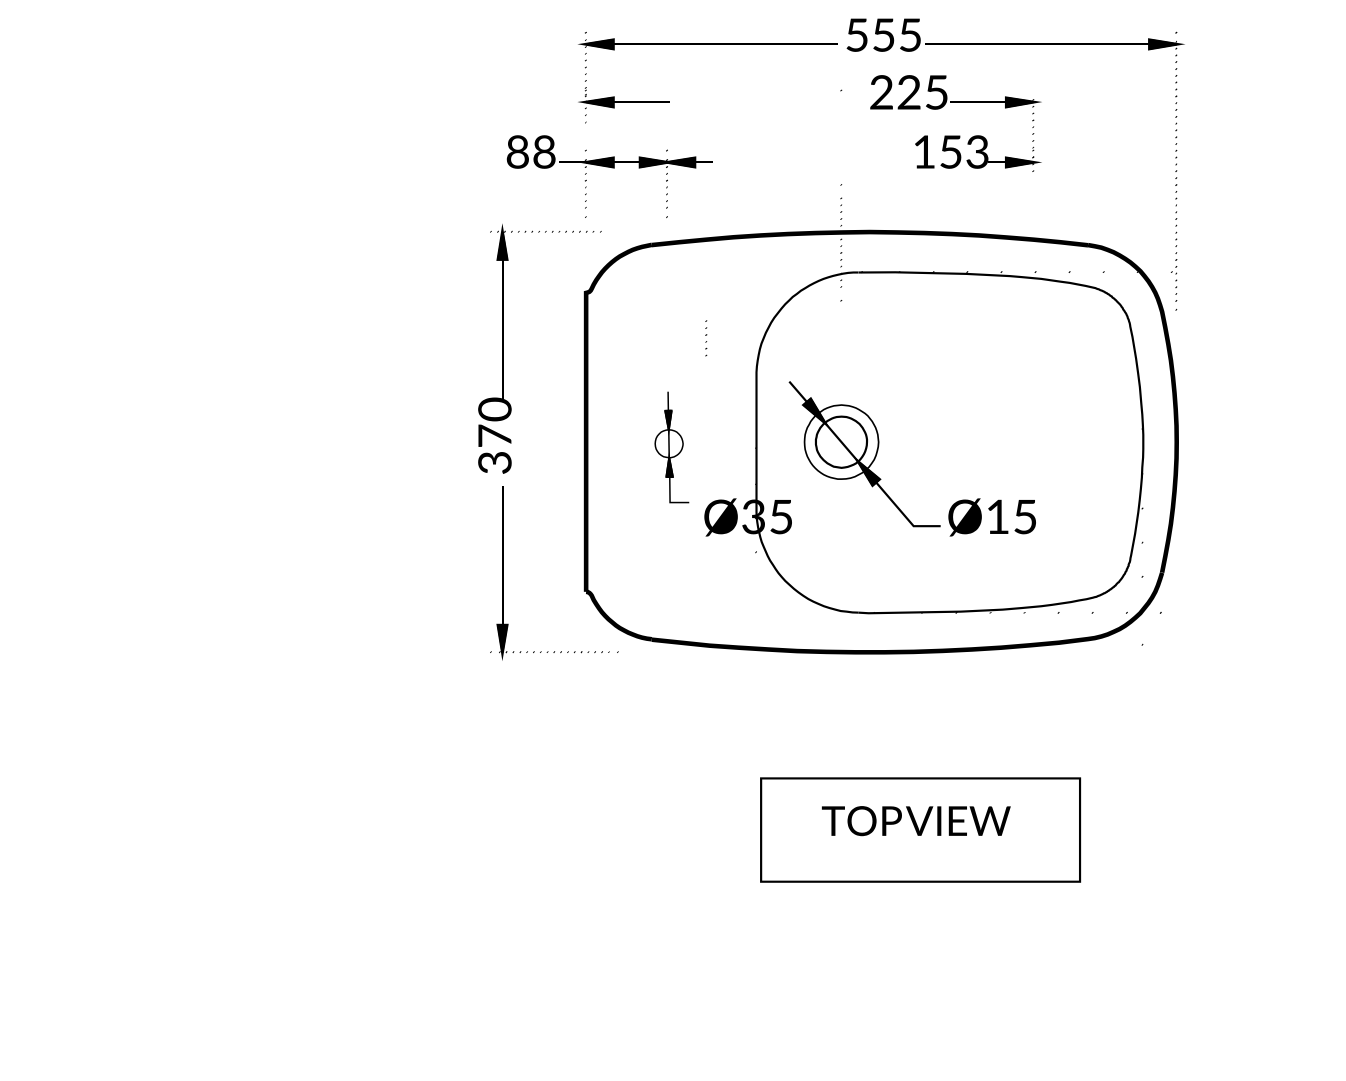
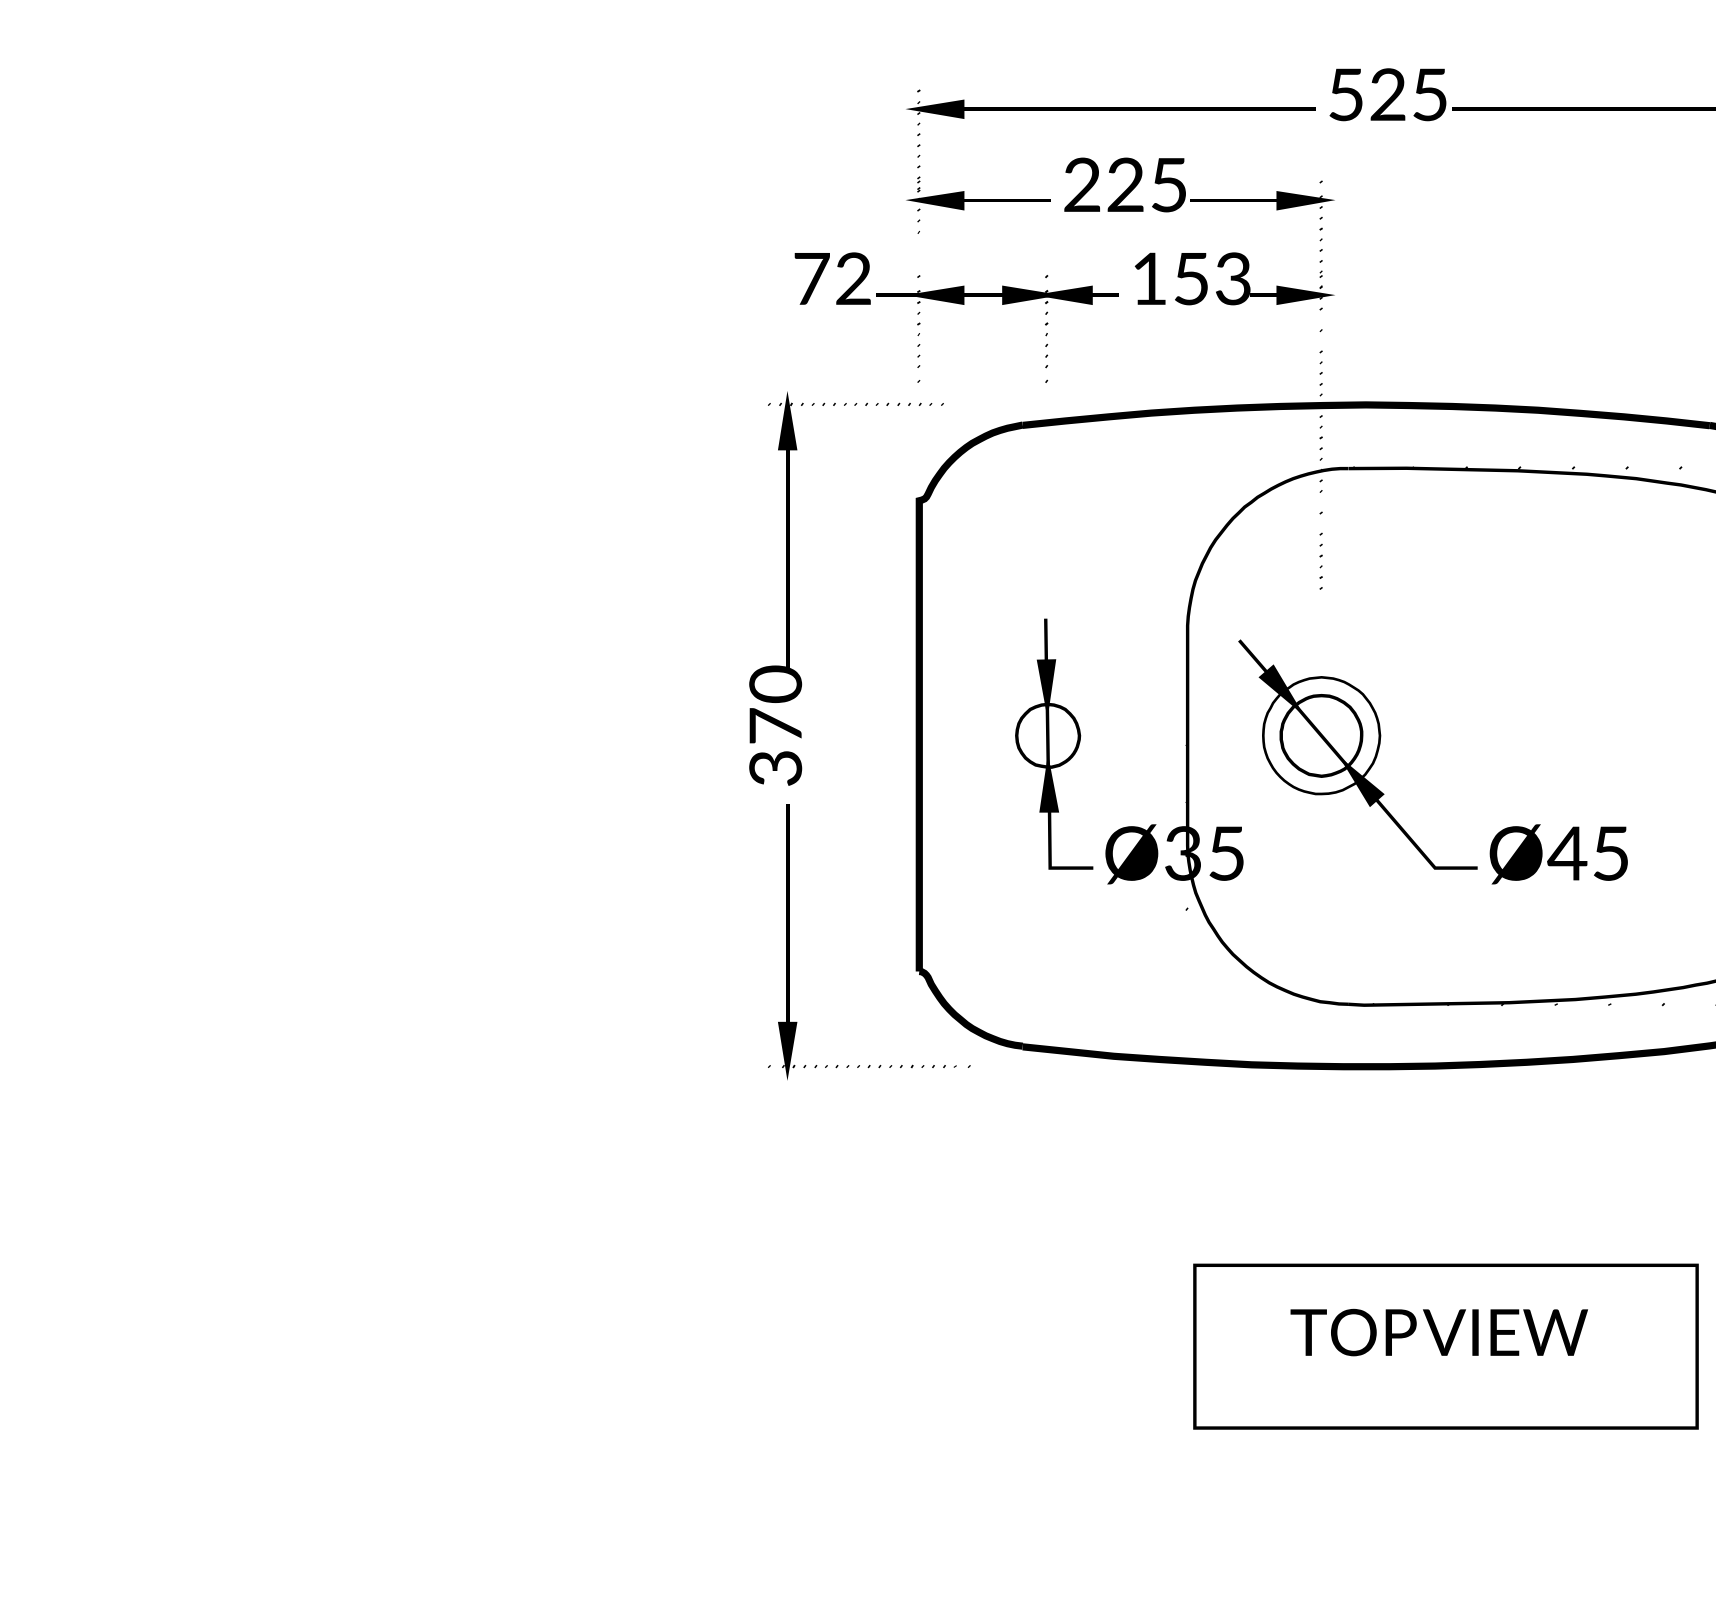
text: (883, 34) -> (1387, 93), 555 -> 525
part: (955, 135) -> (1198, 252), moved
text: (530, 151) -> (831, 278), 88 -> 72
part: (706, 338) -> (1321, 561), moved
part: (671, 447) -> (1053, 744), size x1.43
text: (997, 516) -> (1567, 852), Ø15 -> Ø45

